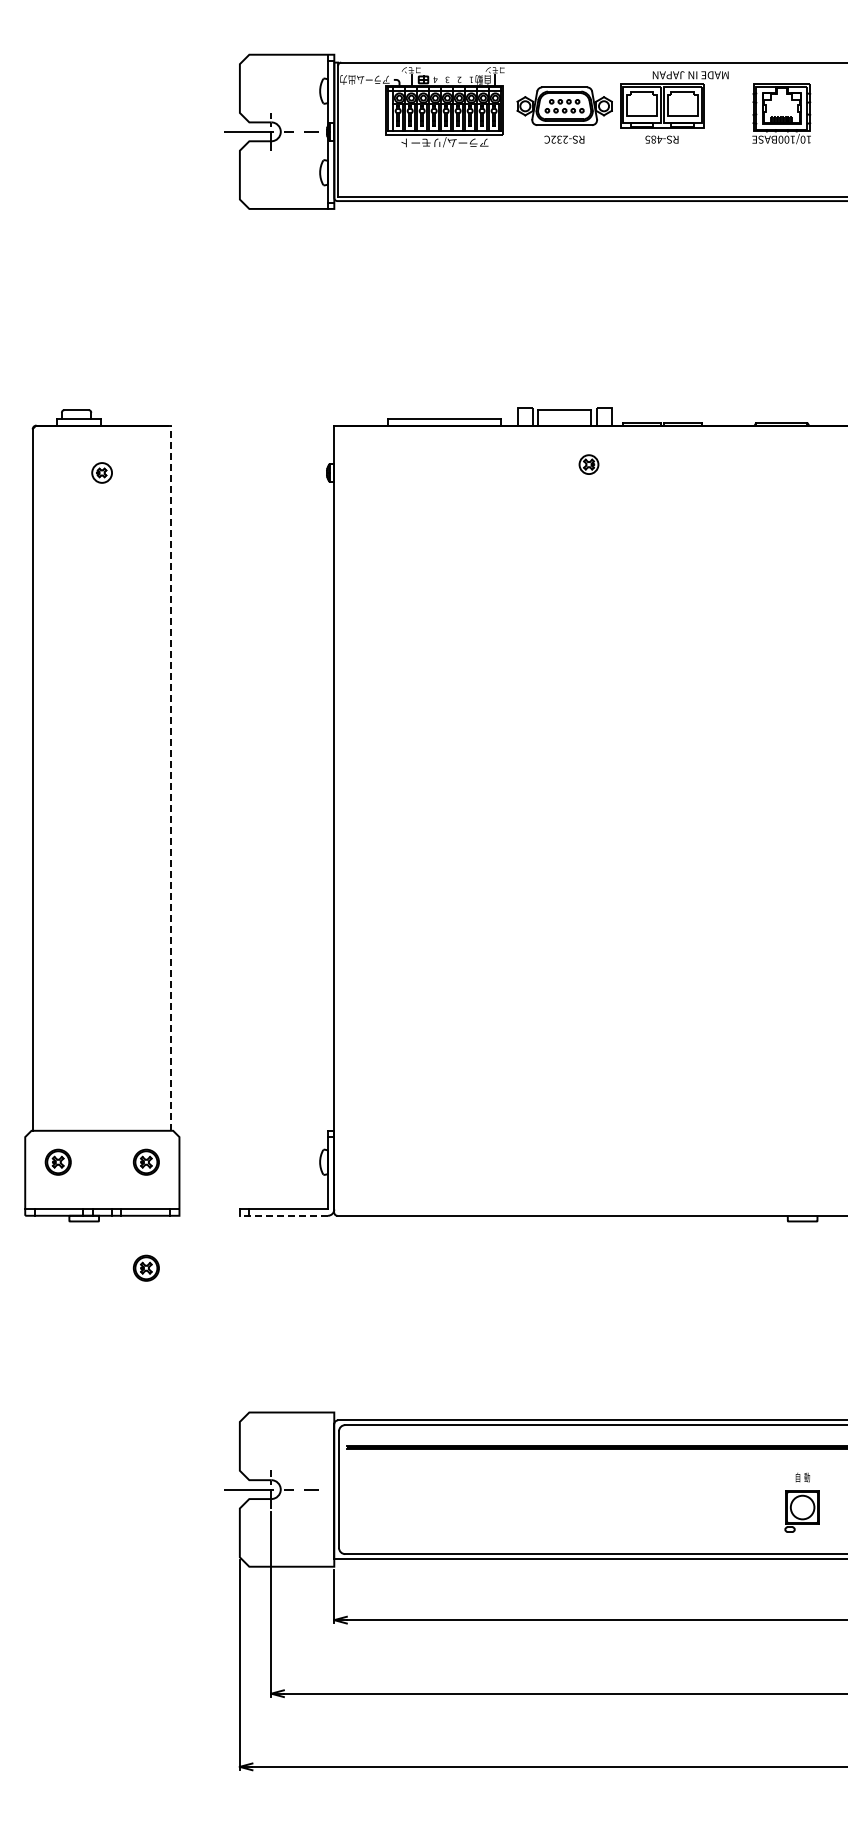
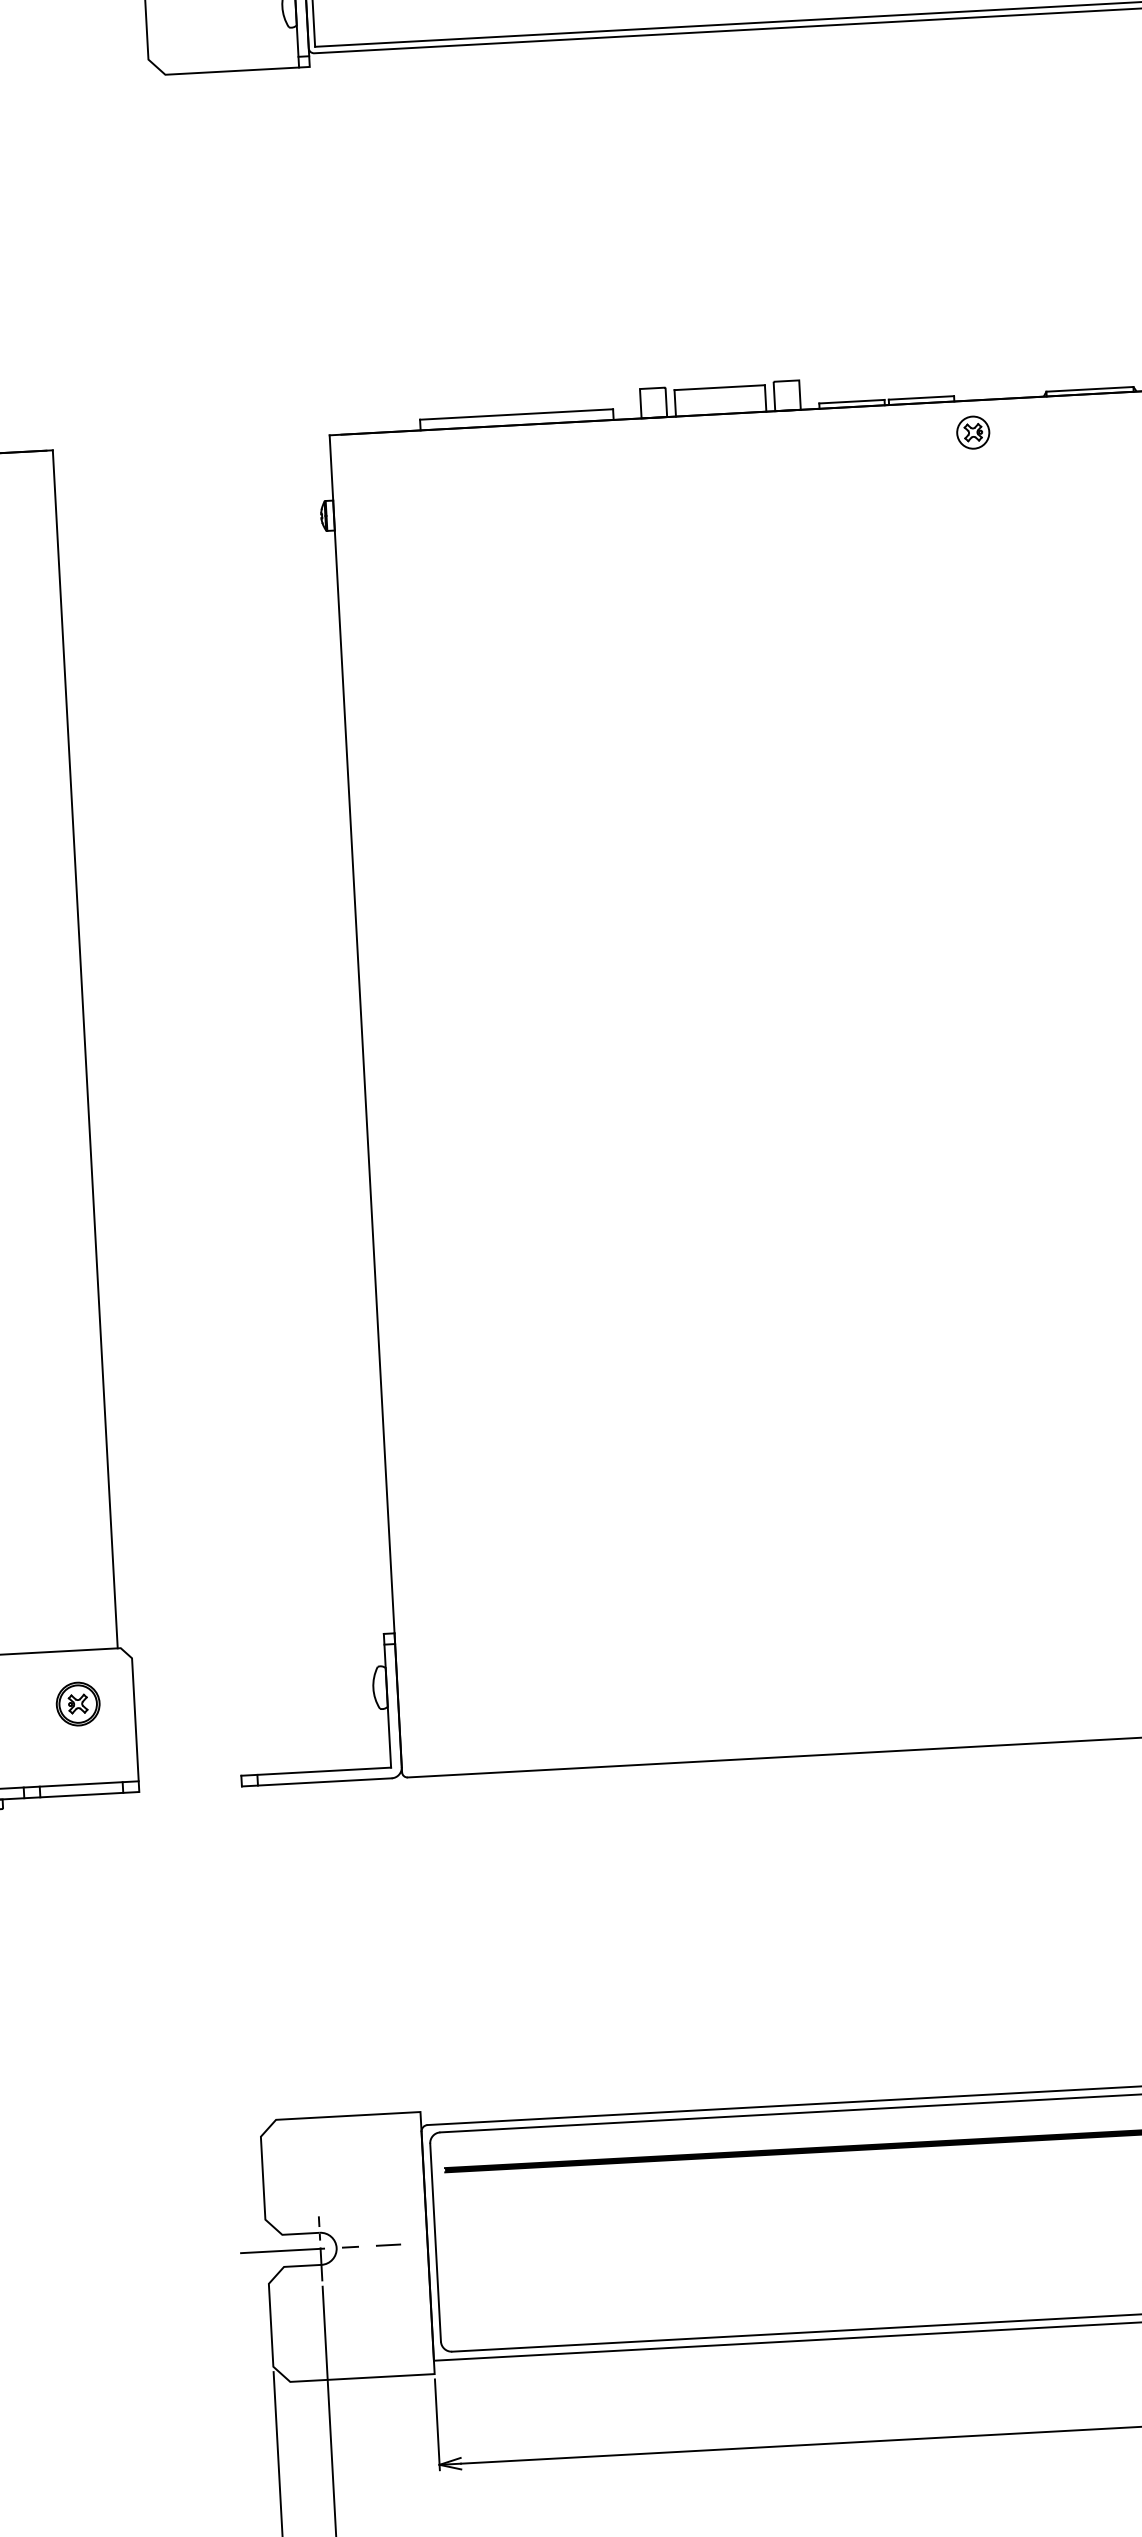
part: (588, 464) -> (972, 432), moved
line: (171, 778) -> (85, 1049), dashed -> solid
line: (283, 1215) -> (316, 1781), dashed -> solid
part: (145, 1267) -> (86, 1883), removed

